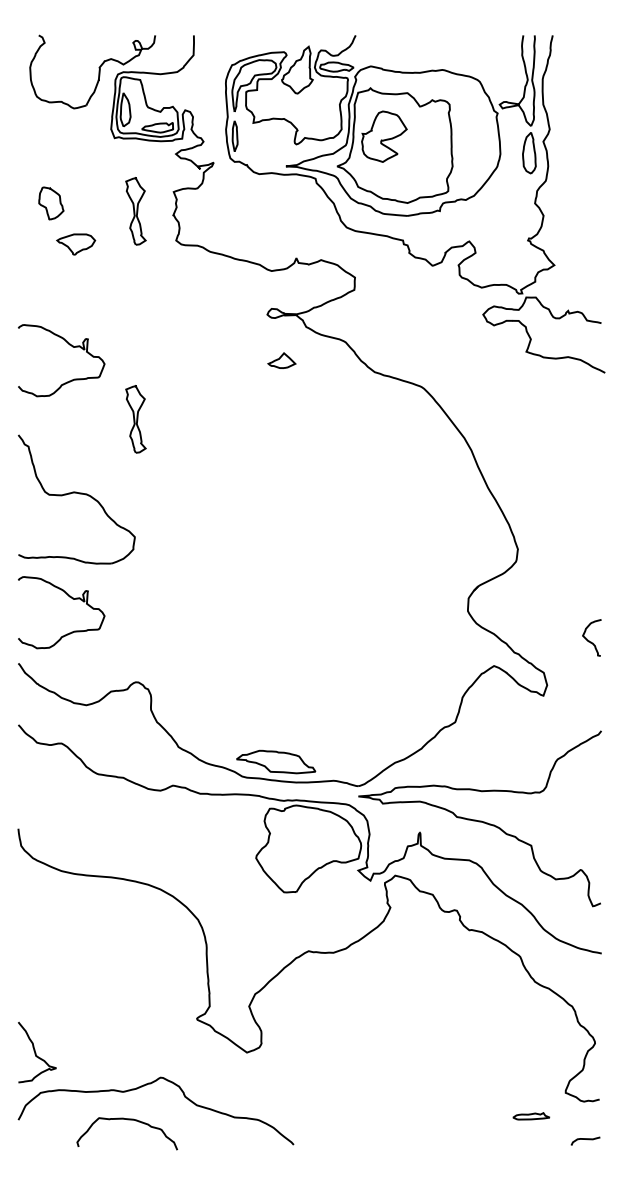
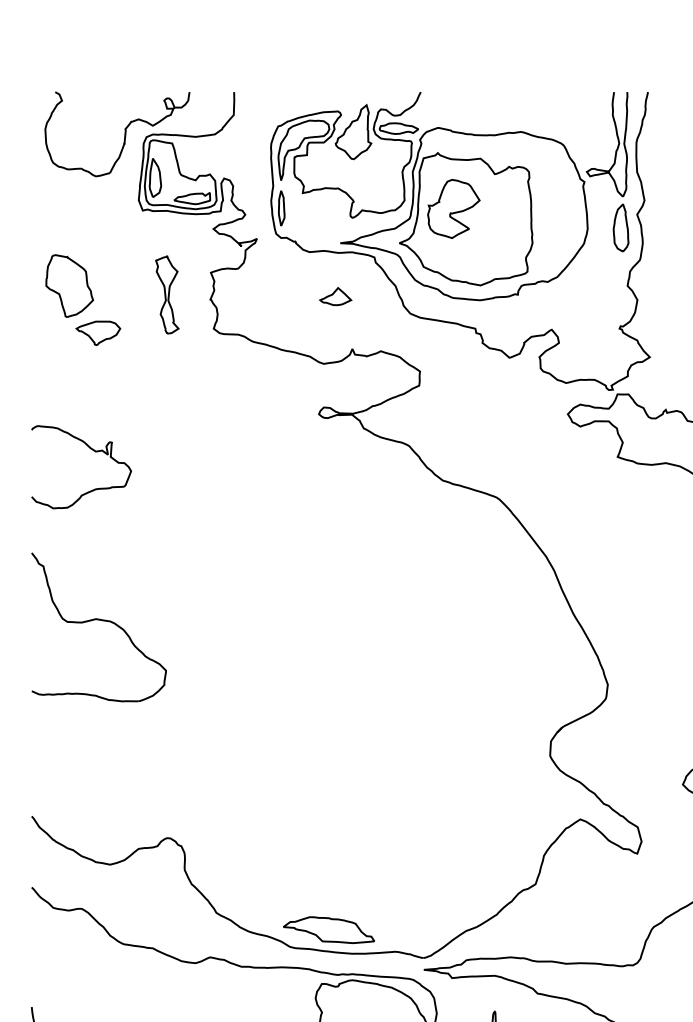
part: (51, 203) -> (69, 285), size x1.67
part: (281, 360) -> (335, 296), moved
part: (135, 419) -> (166, 535), removed
curve: (69, 597) -> (90, 740), removed

